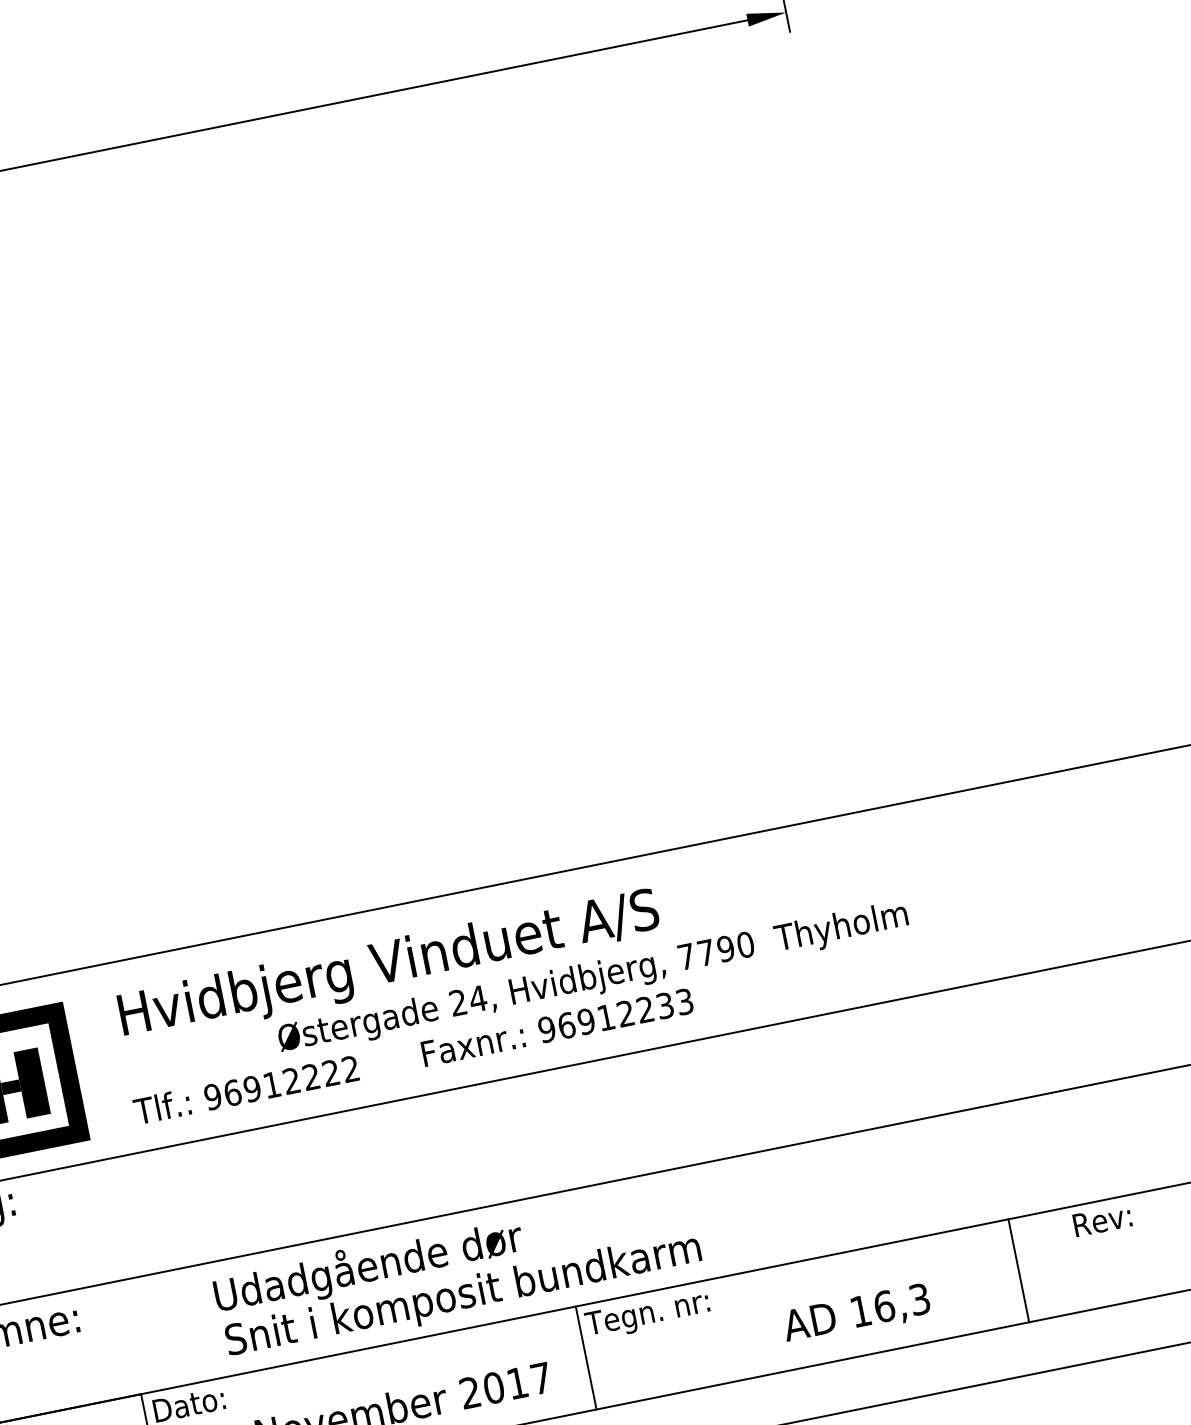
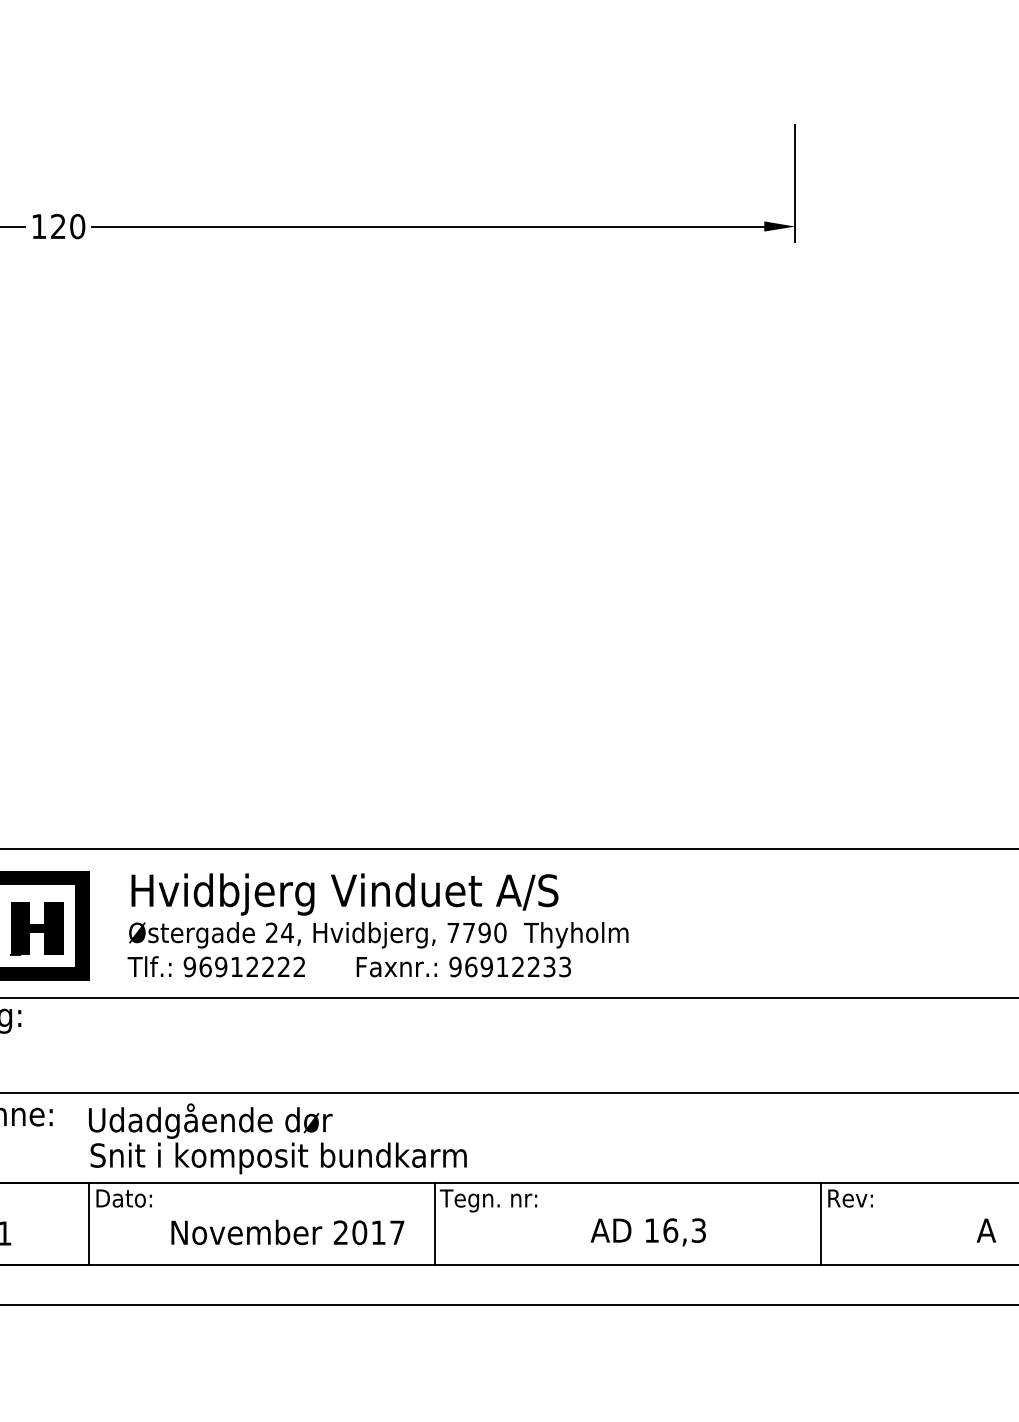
text: (593, 979) -> (378, 935), moved
line: (1018, 1270) -> (820, 1223), moved
text: (457, 1272) -> (277, 1138), moved

